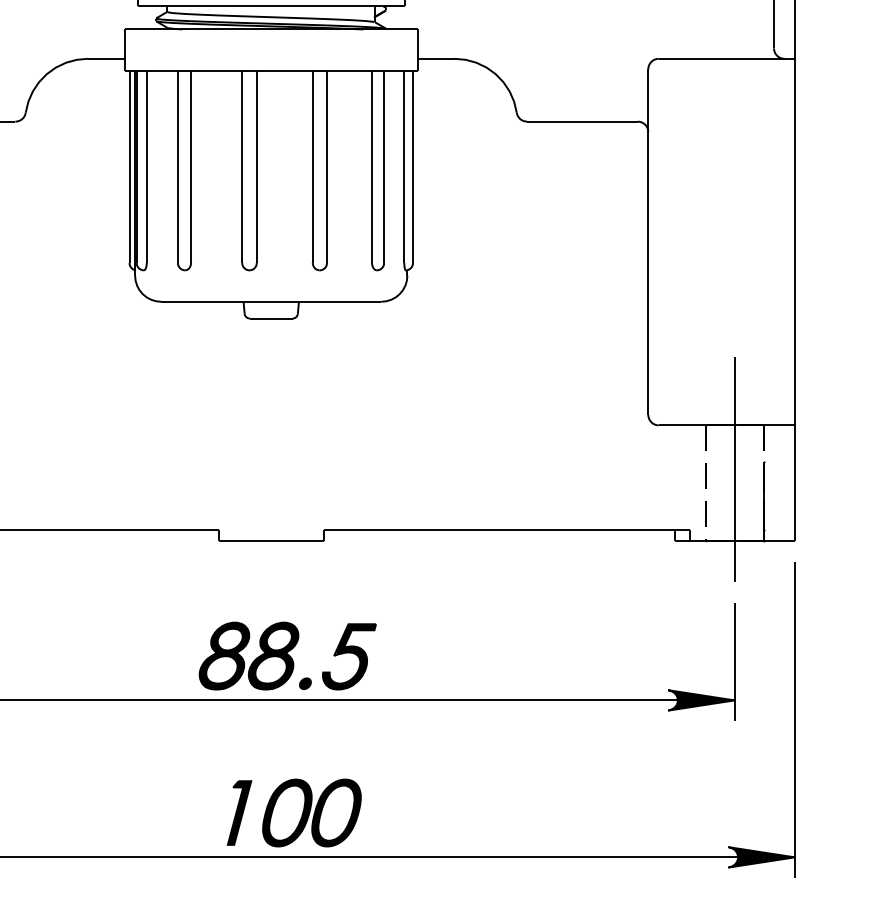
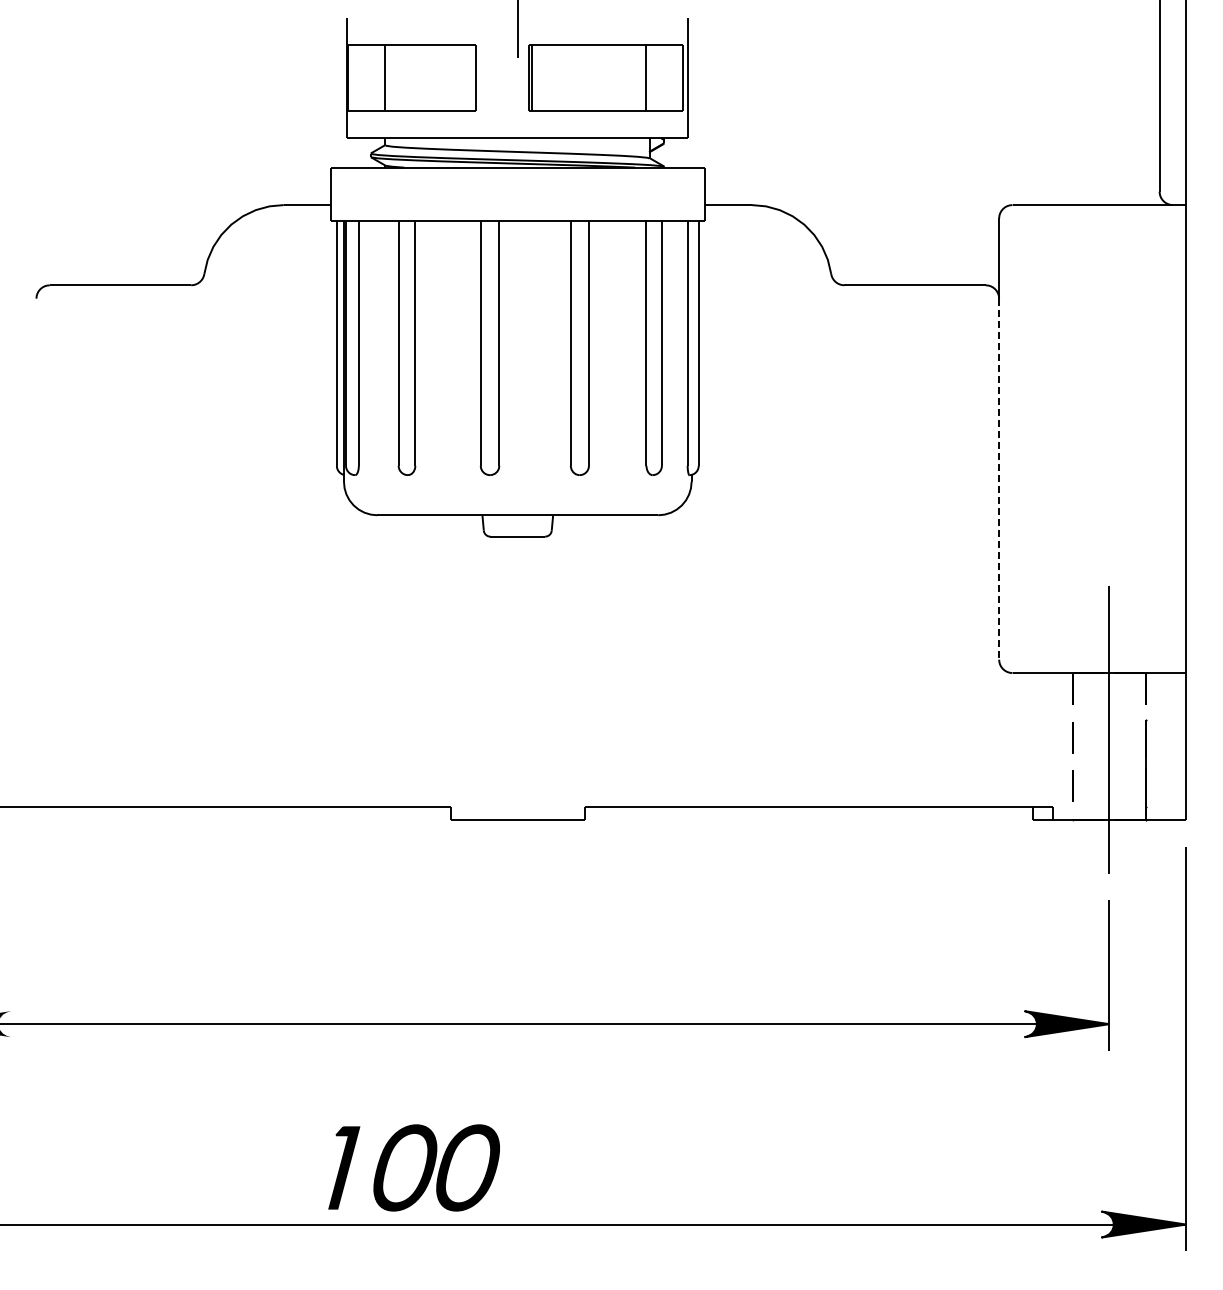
line: (648, 273) -> (999, 479), solid -> dashed
part: (287, 656) -> (538, 967), removed
part: (293, 812) -> (413, 1167), moved

